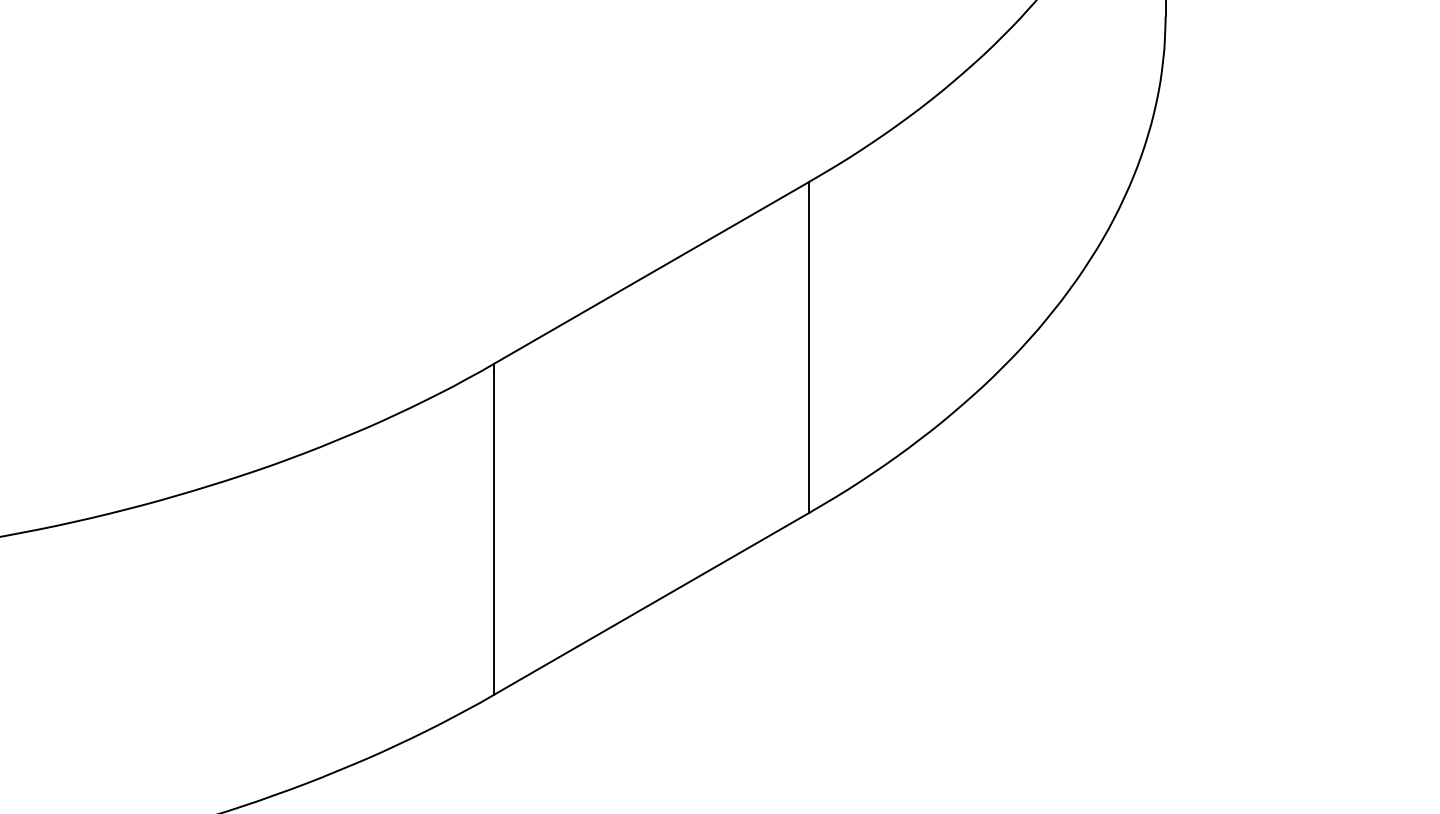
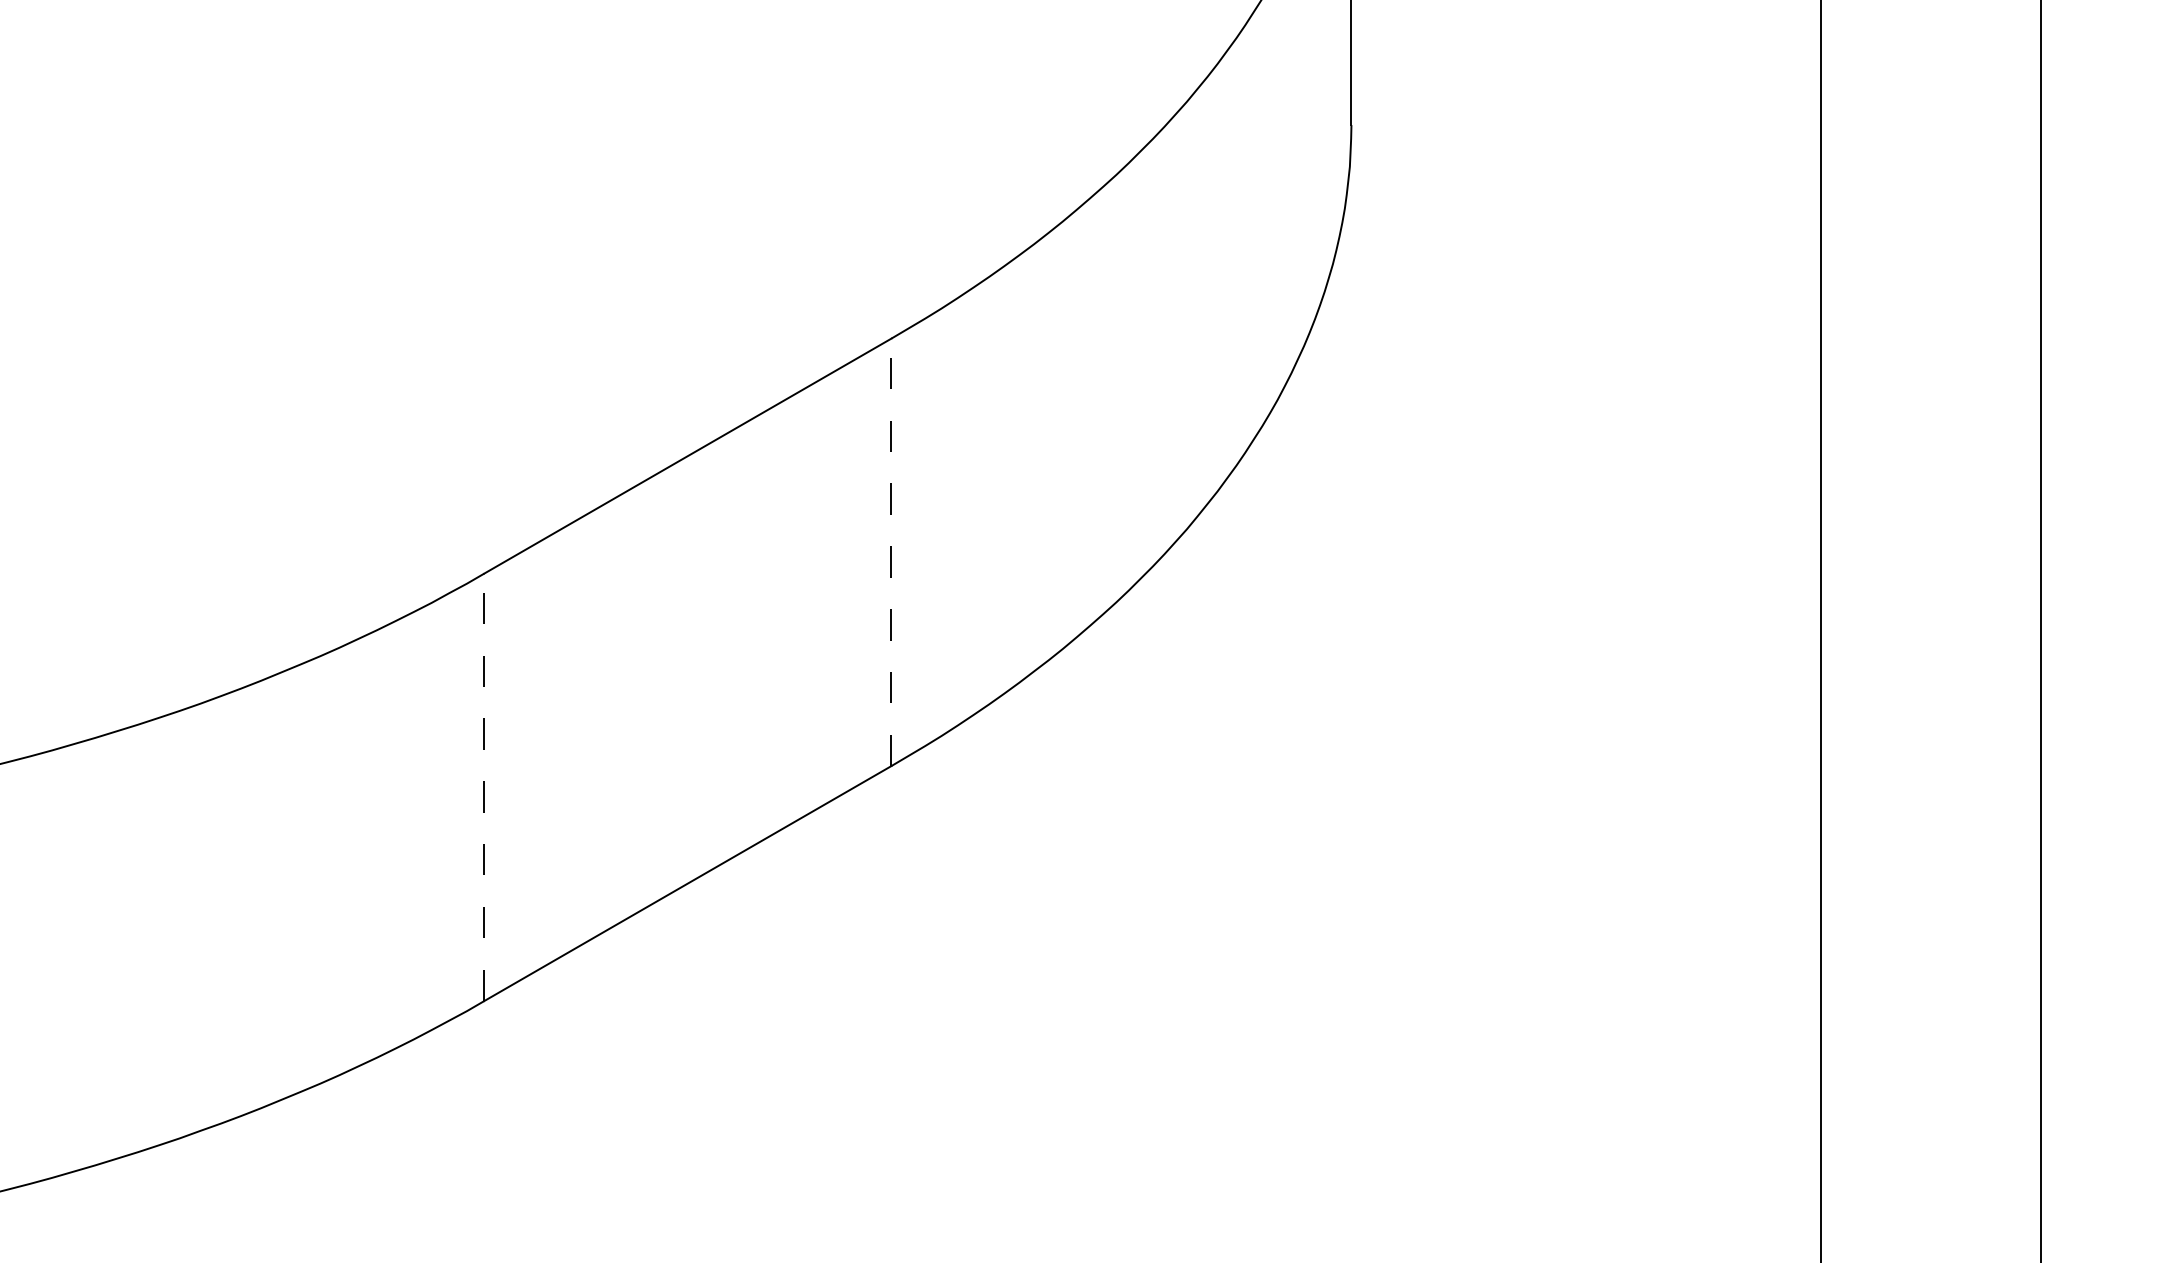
line: (809, 347) -> (891, 552), solid -> dashed
line: (494, 529) -> (484, 787), solid -> dashed

